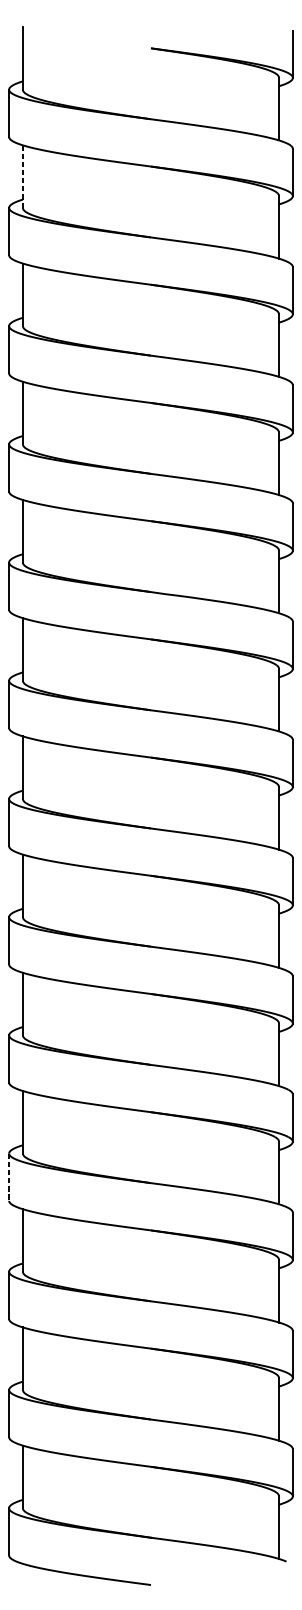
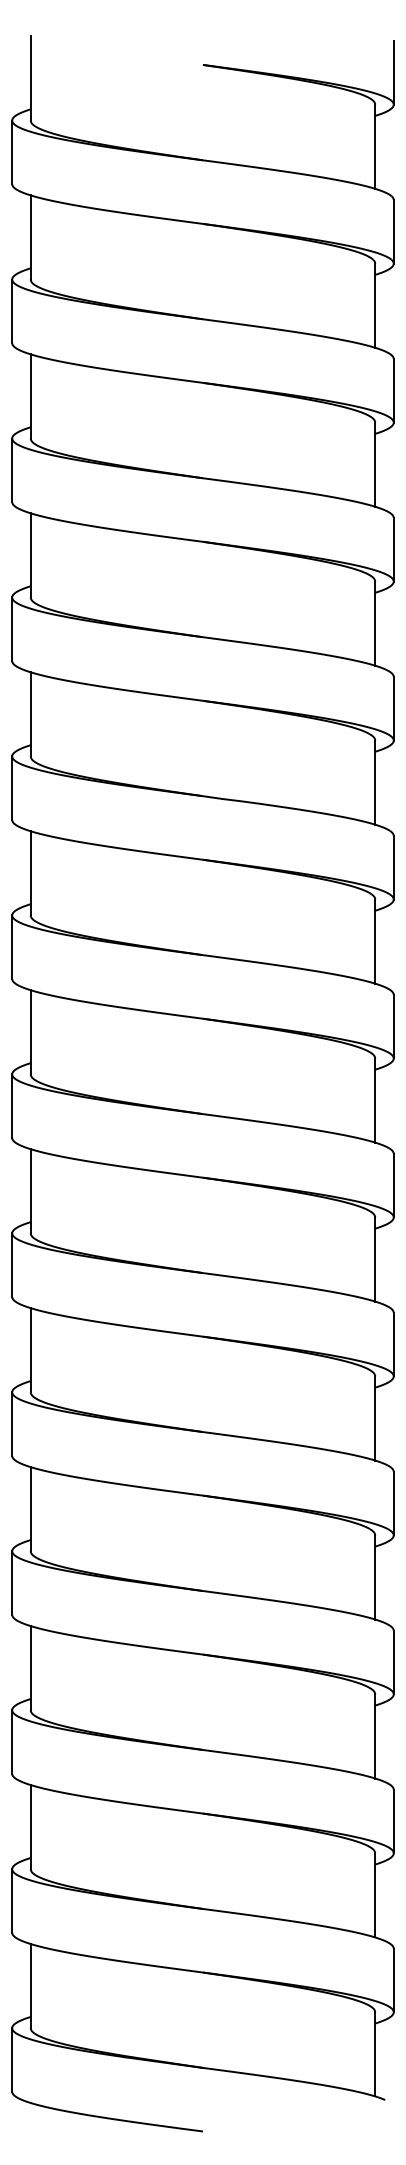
line: (22, 176) -> (30, 237), dashed -> solid
line: (9, 1177) -> (12, 1583), dashed -> solid

